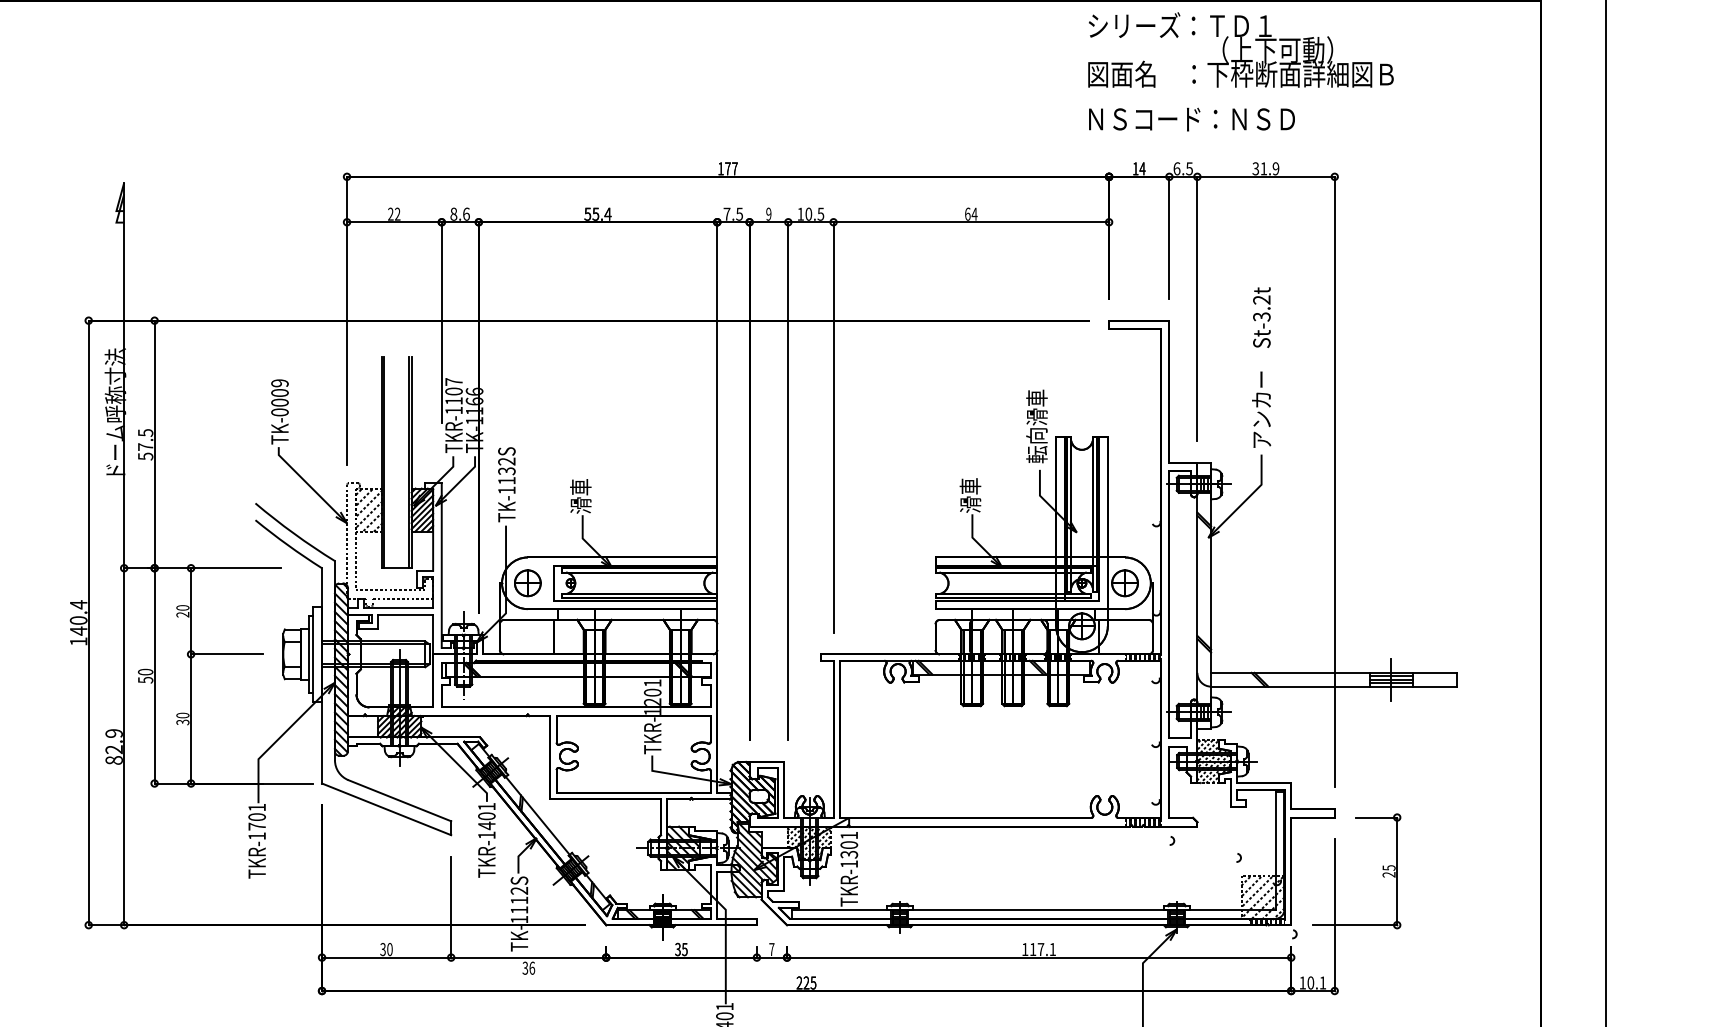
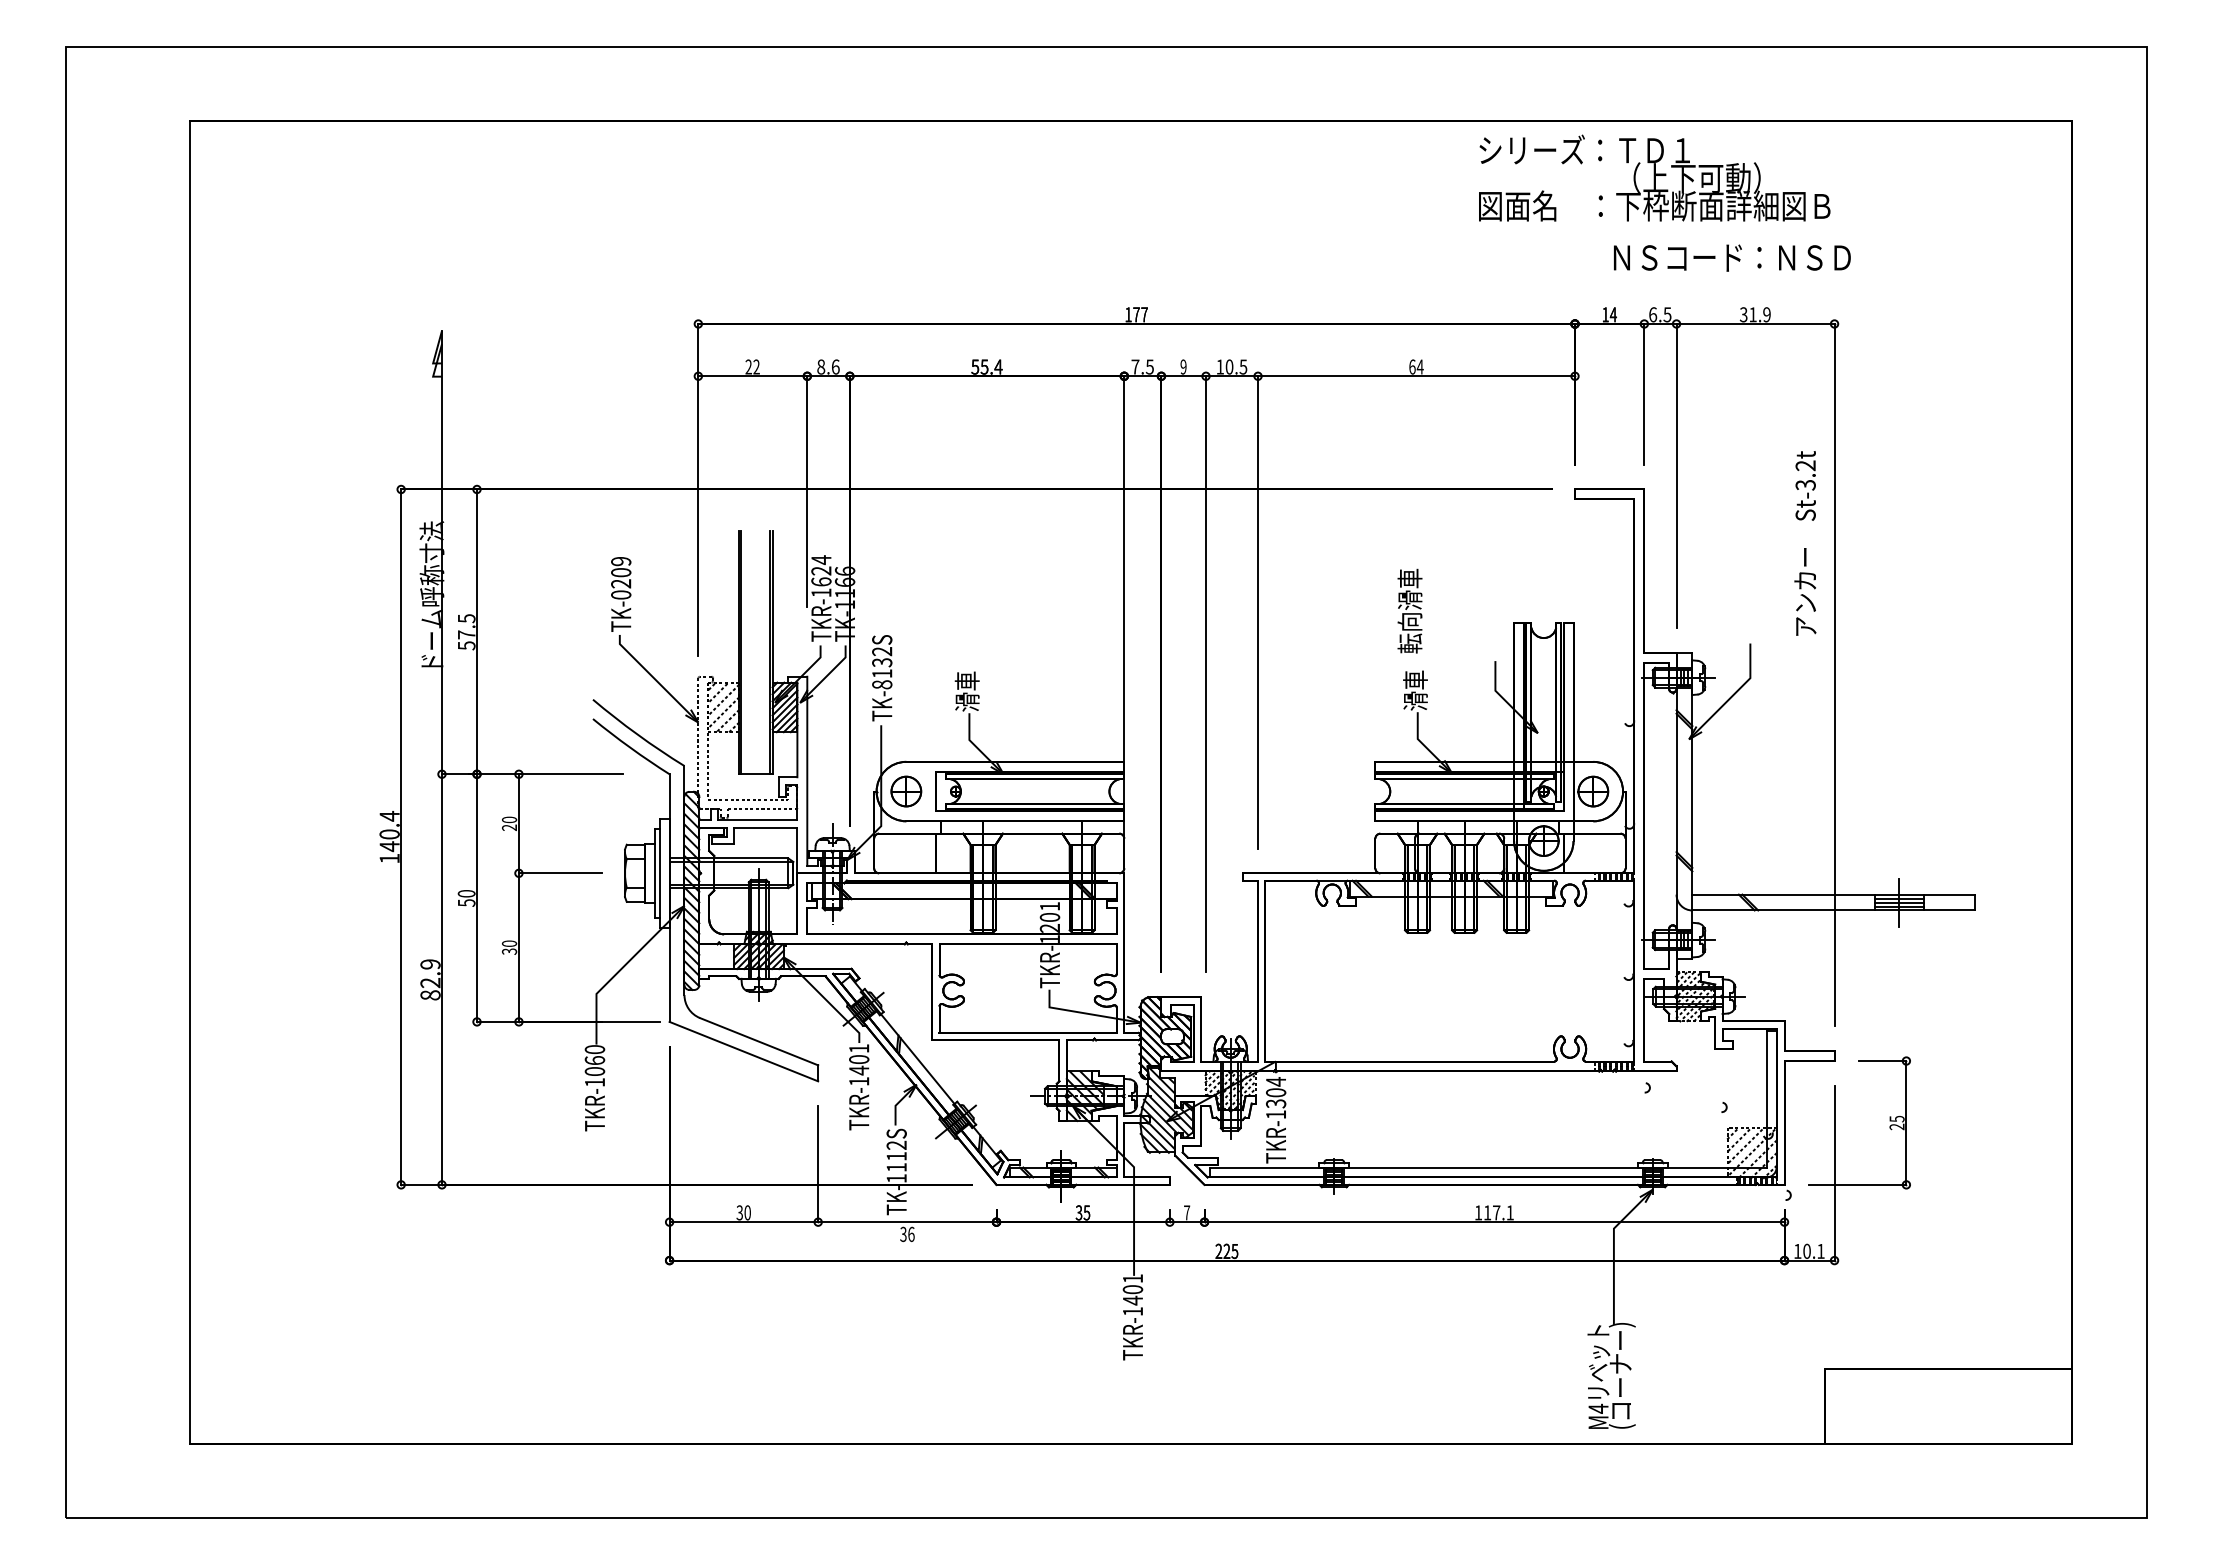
text: (1240, 49) -> (1654, 177), moved
text: (1192, 119) -> (1732, 257), moved
text: (1261, 367) -> (1805, 543), moved
text: (454, 391) -> (821, 570), TKR-1107 -> TKR-1624
text: (280, 402) -> (621, 583), TK-0009 -> TK-0209
text: (1036, 425) -> (1409, 610), moved
text: (507, 490) -> (882, 684), TK-1132S -> TK-8132S
text: (256, 817) -> (594, 1060), TKR-1701 -> TKR-1060
text: (848, 835) -> (1275, 1081), TKR-1301 -> TKR-1304

